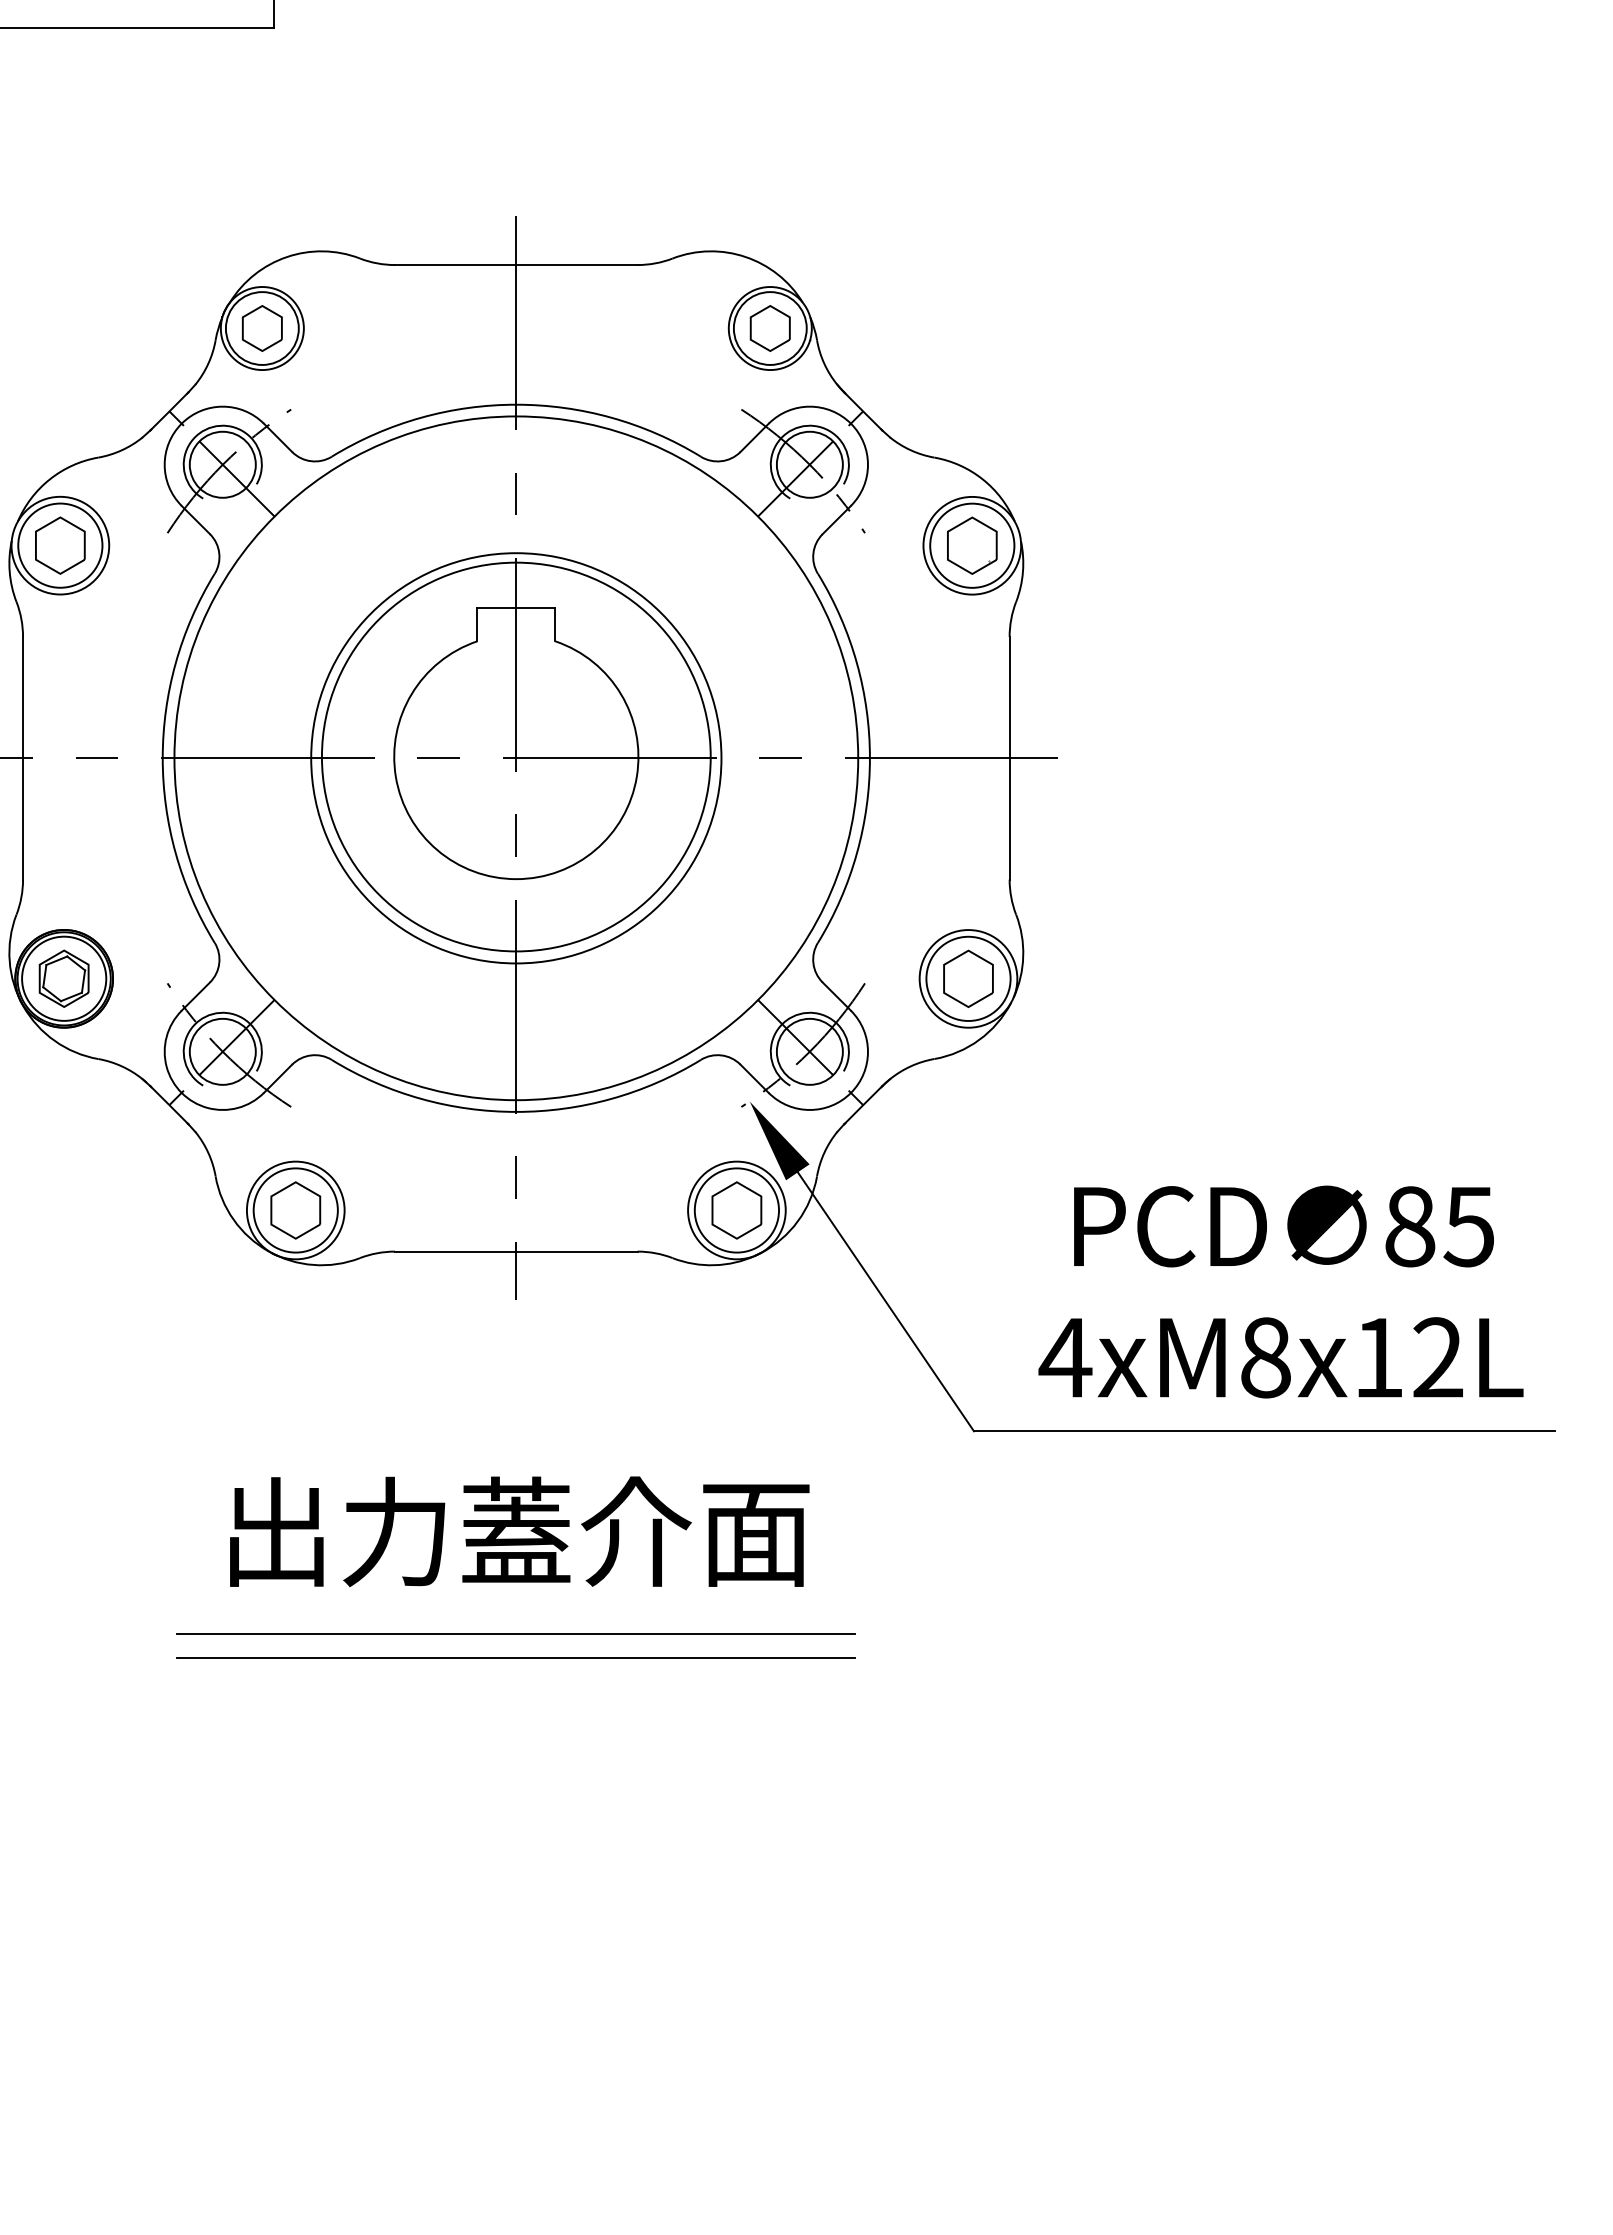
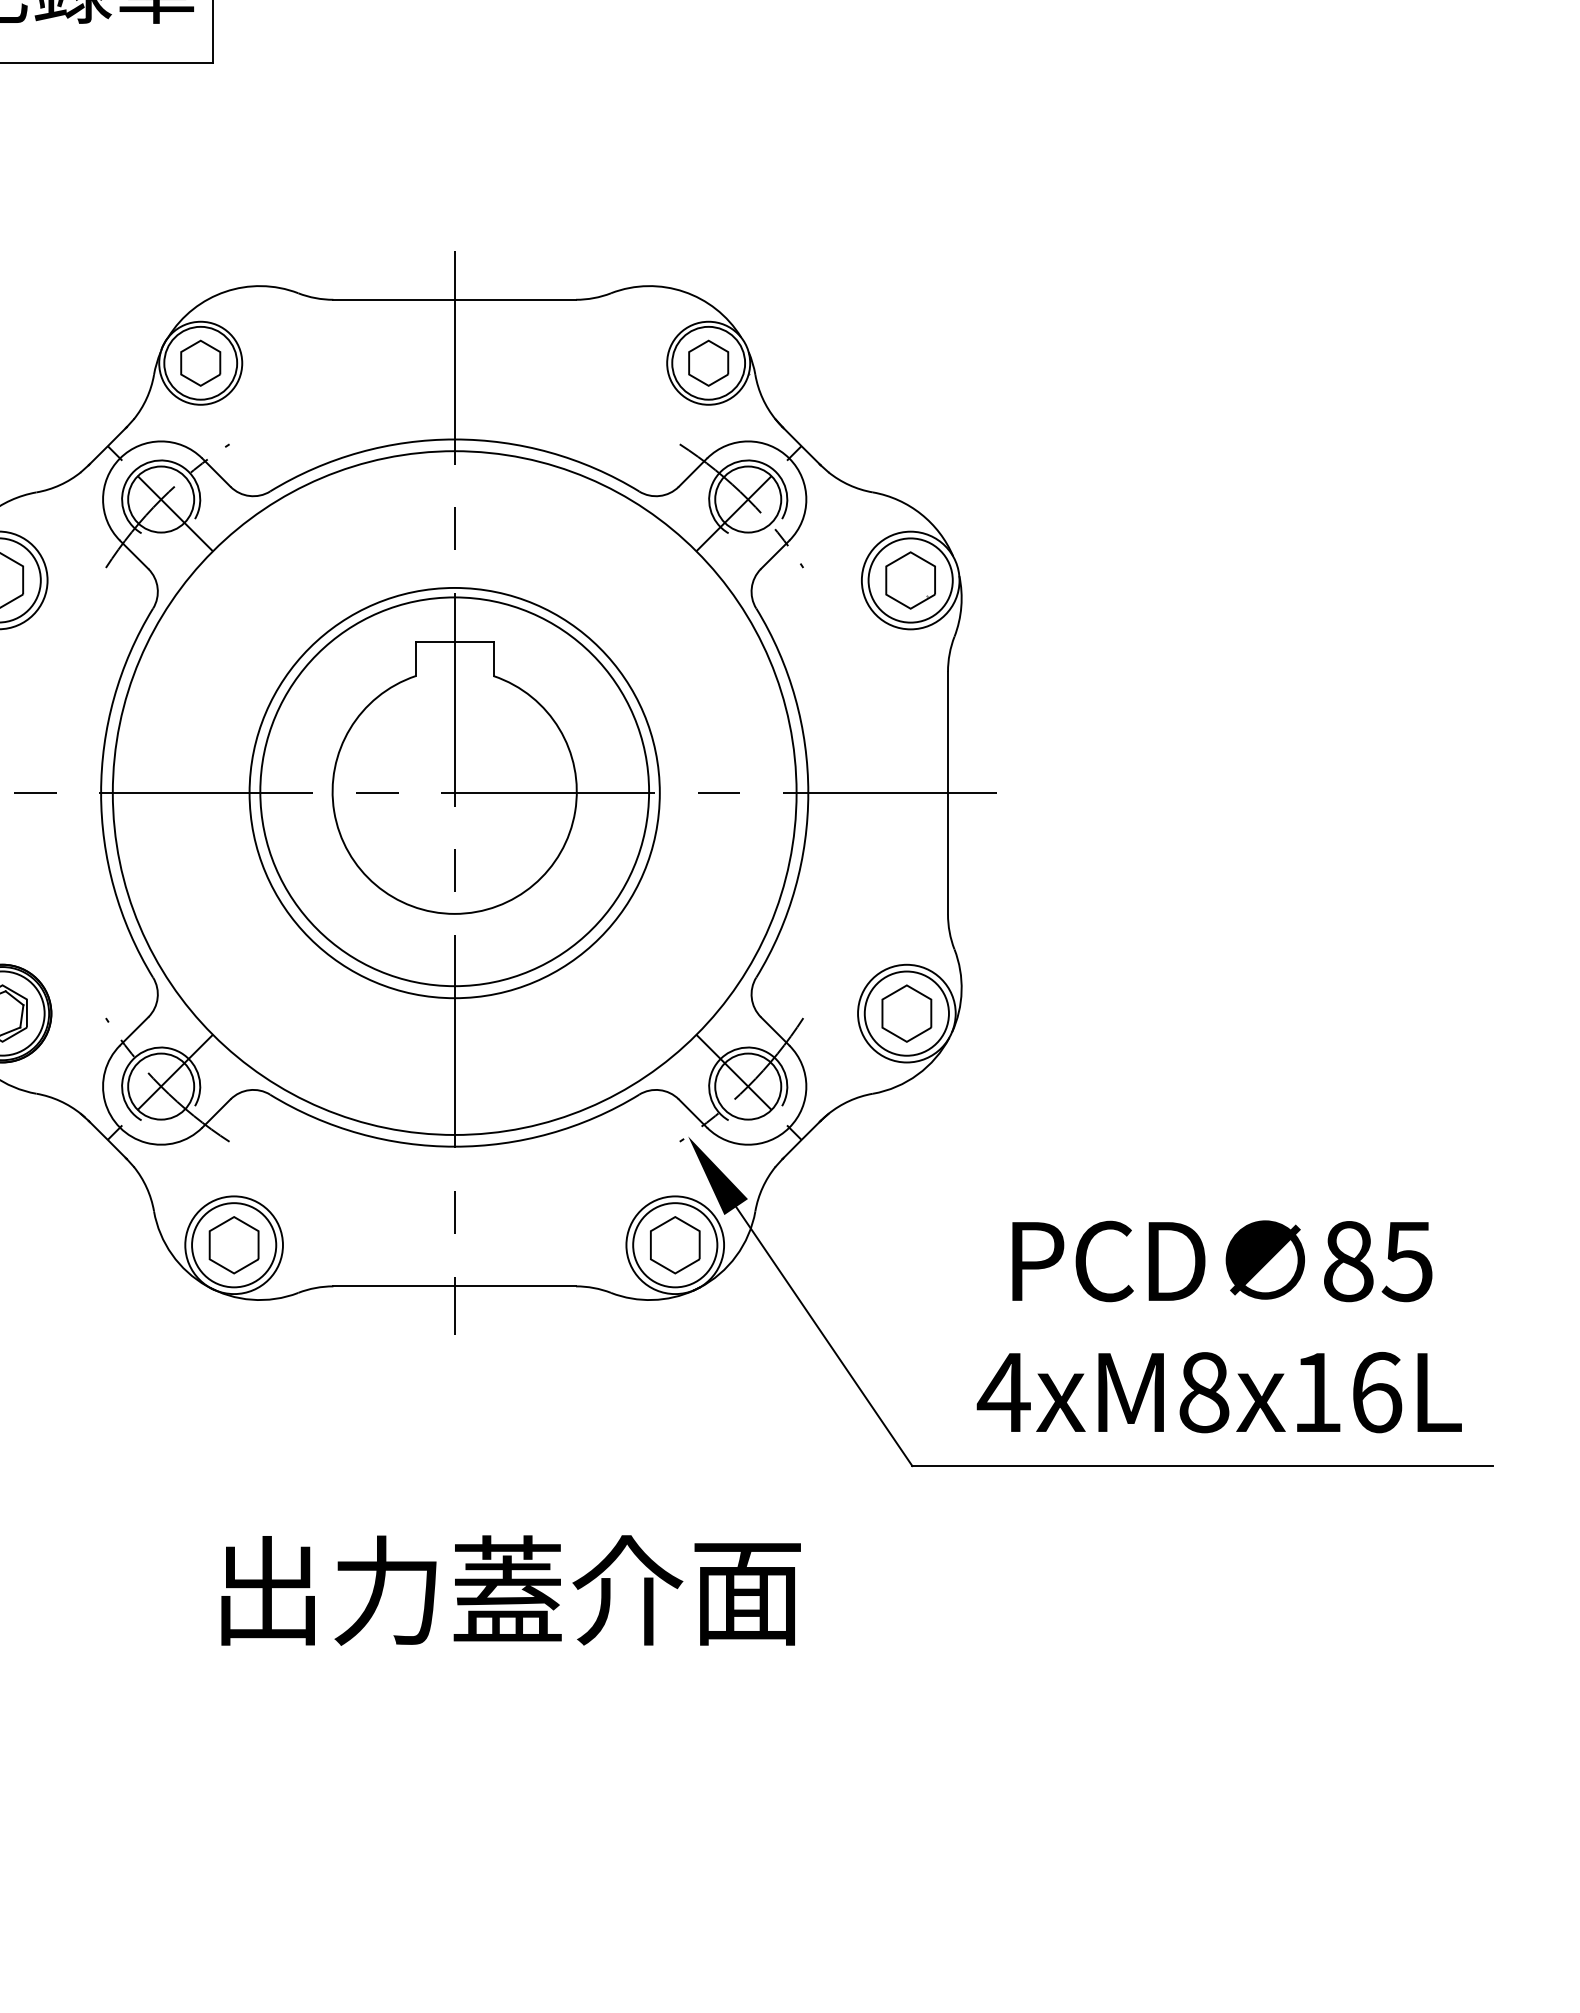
text: (1438, 1357) -> (1376, 1392), 4xM8x12L -> 4xM8x16L
text: (519, 1531) -> (510, 1590), moved
line: (516, 1634) -> (454, 1669), removed
line: (515, 1657) -> (453, 1692), removed

